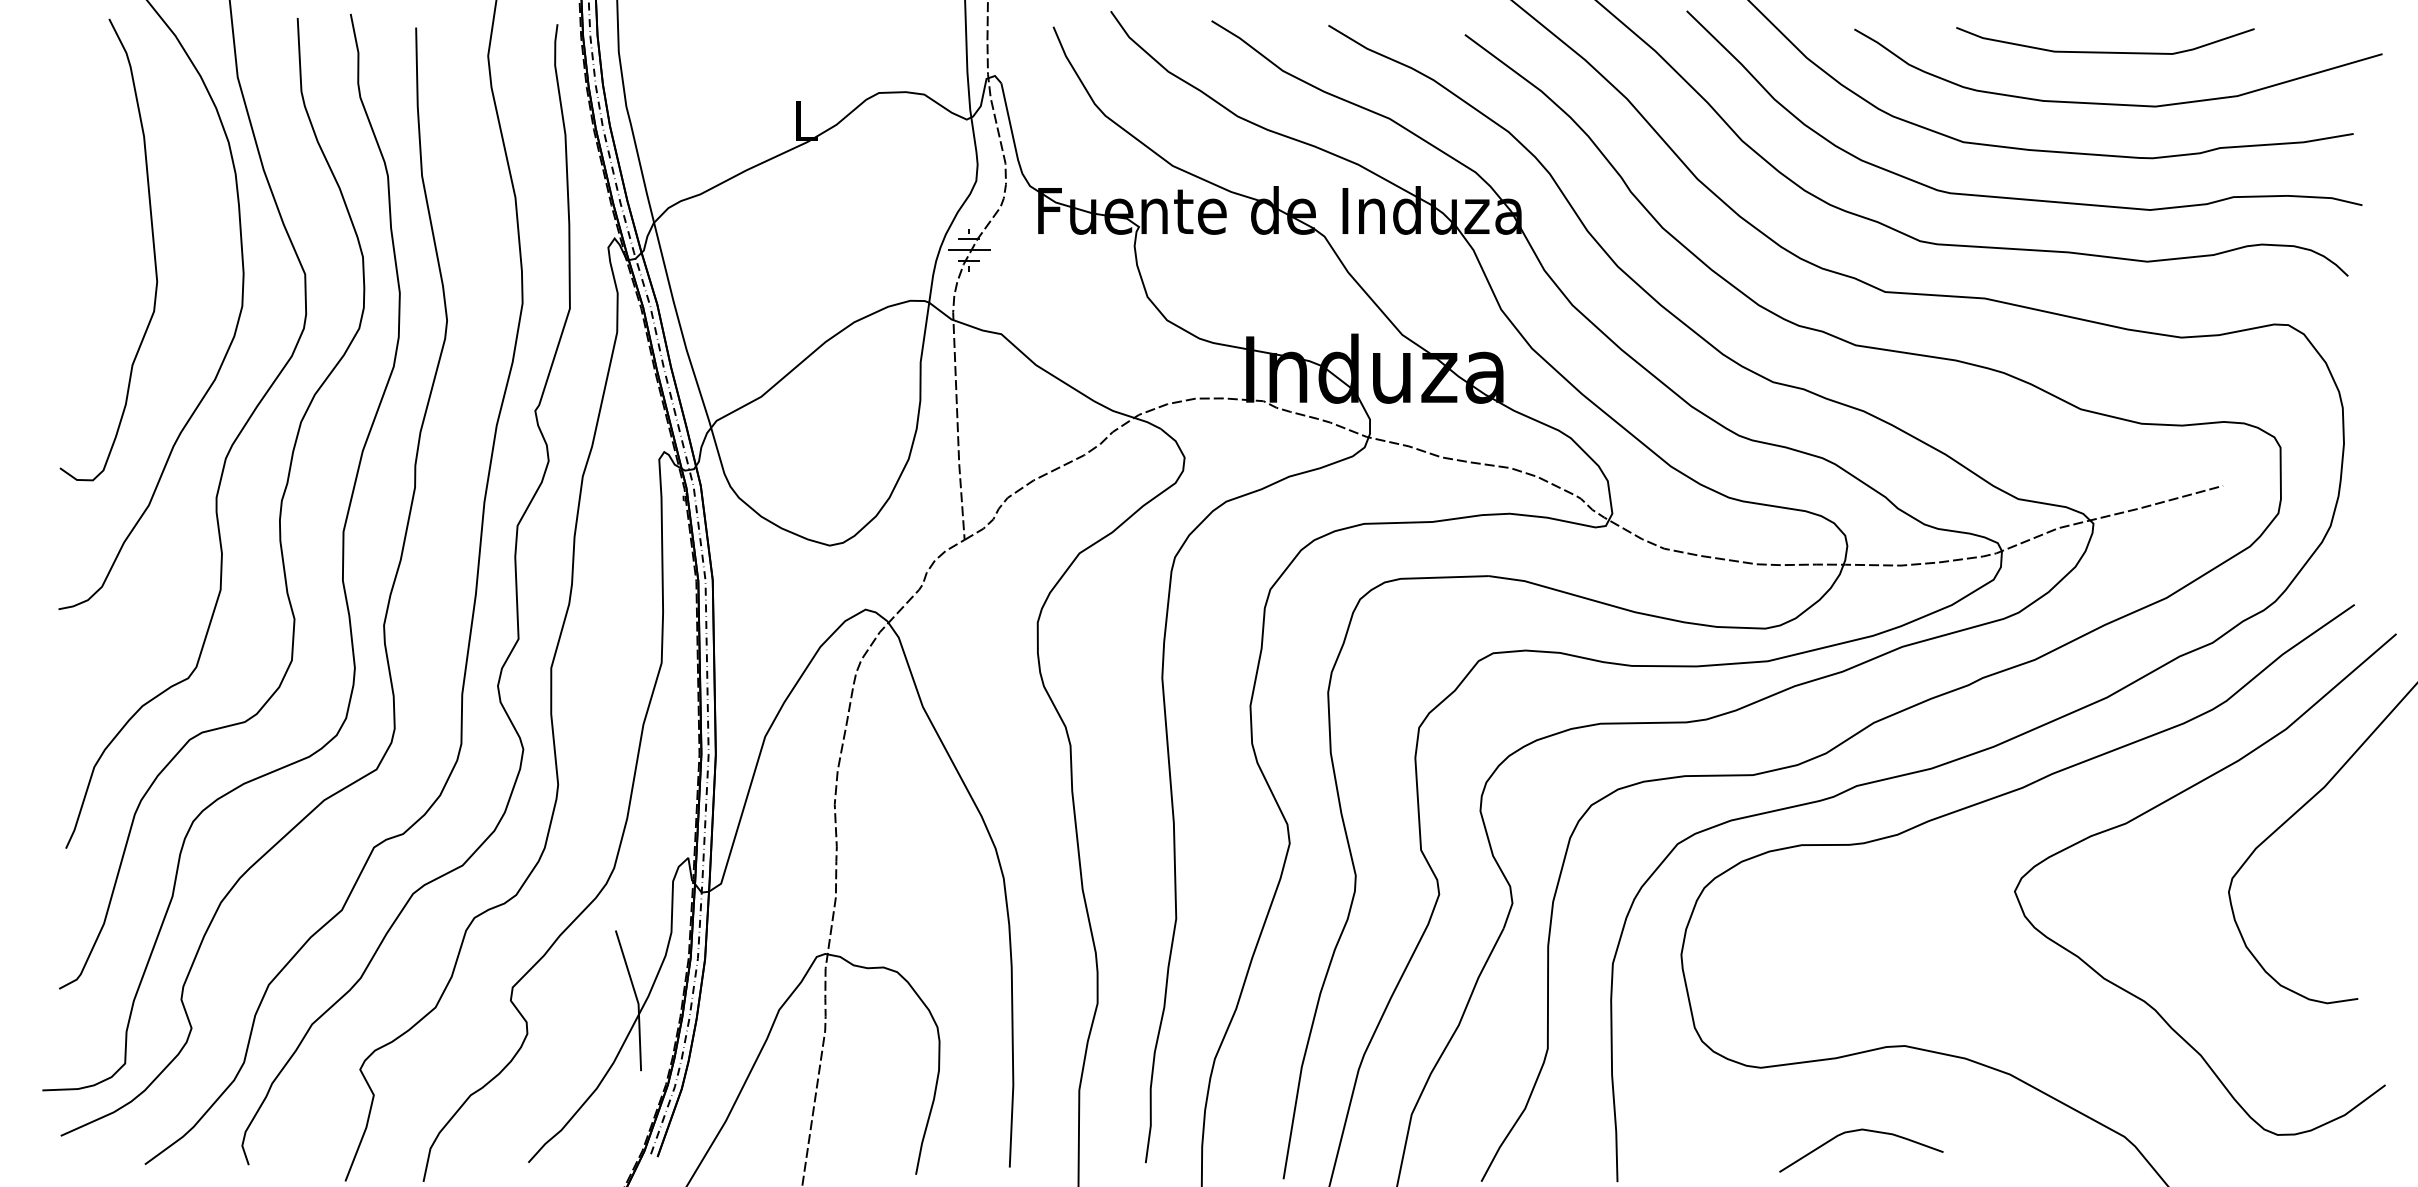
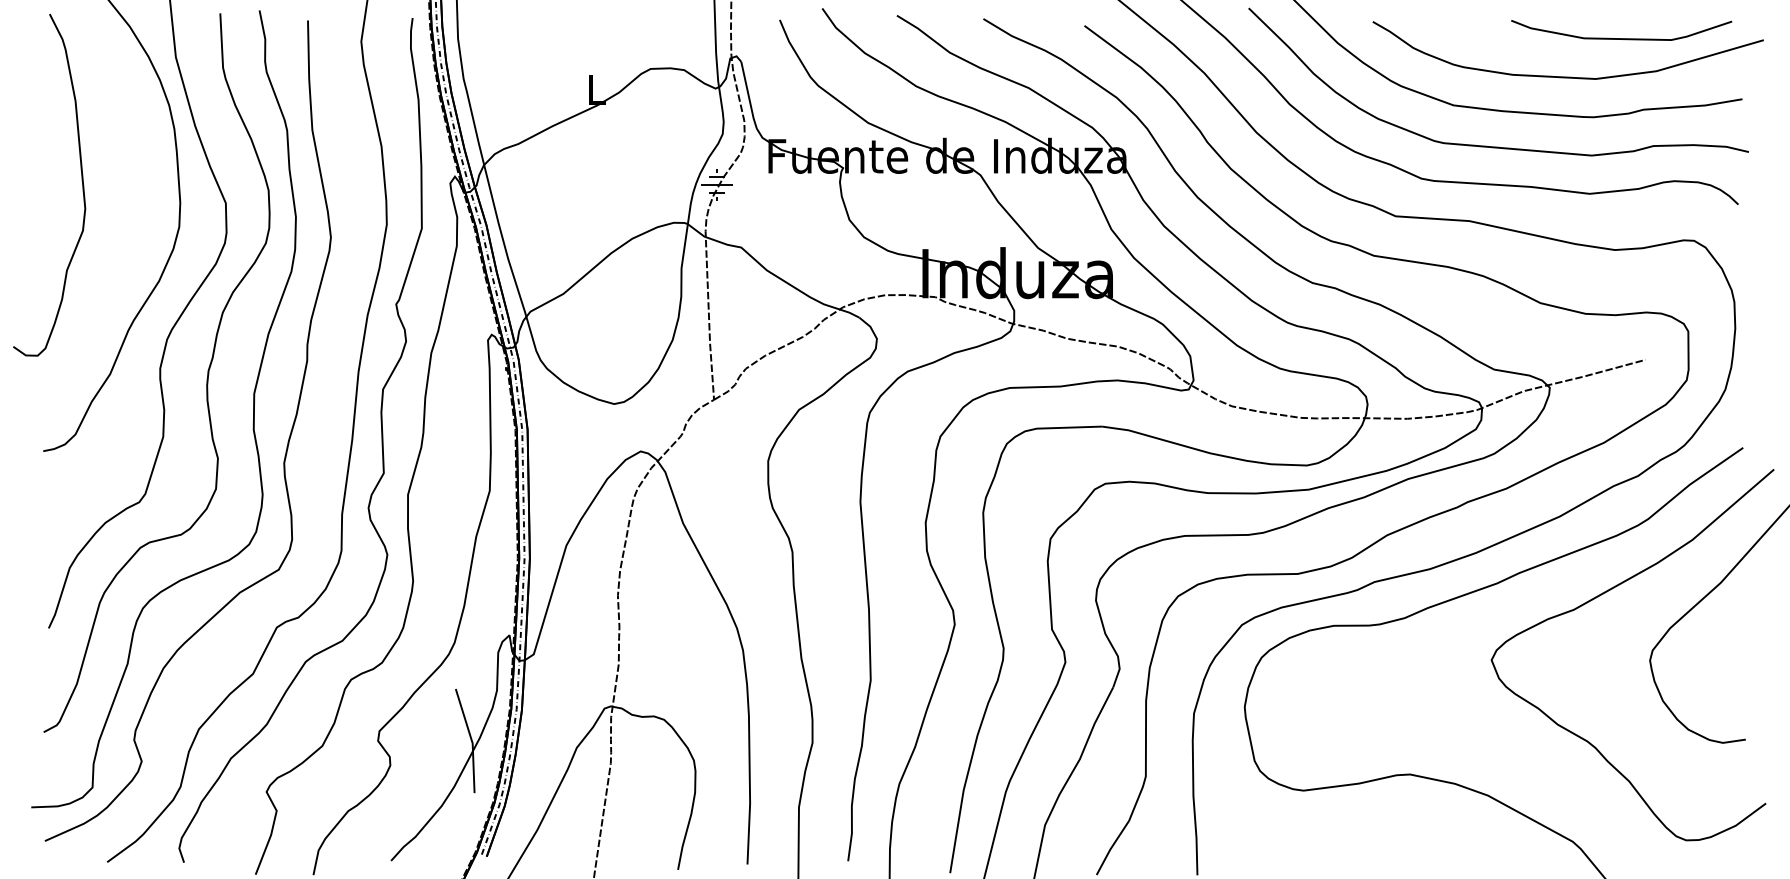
curve: (2105, 51) -> (1621, 38), moved
curve: (152, 243) -> (81, 180), moved
curve: (1855, 1132) -> (1373, 838), removed

